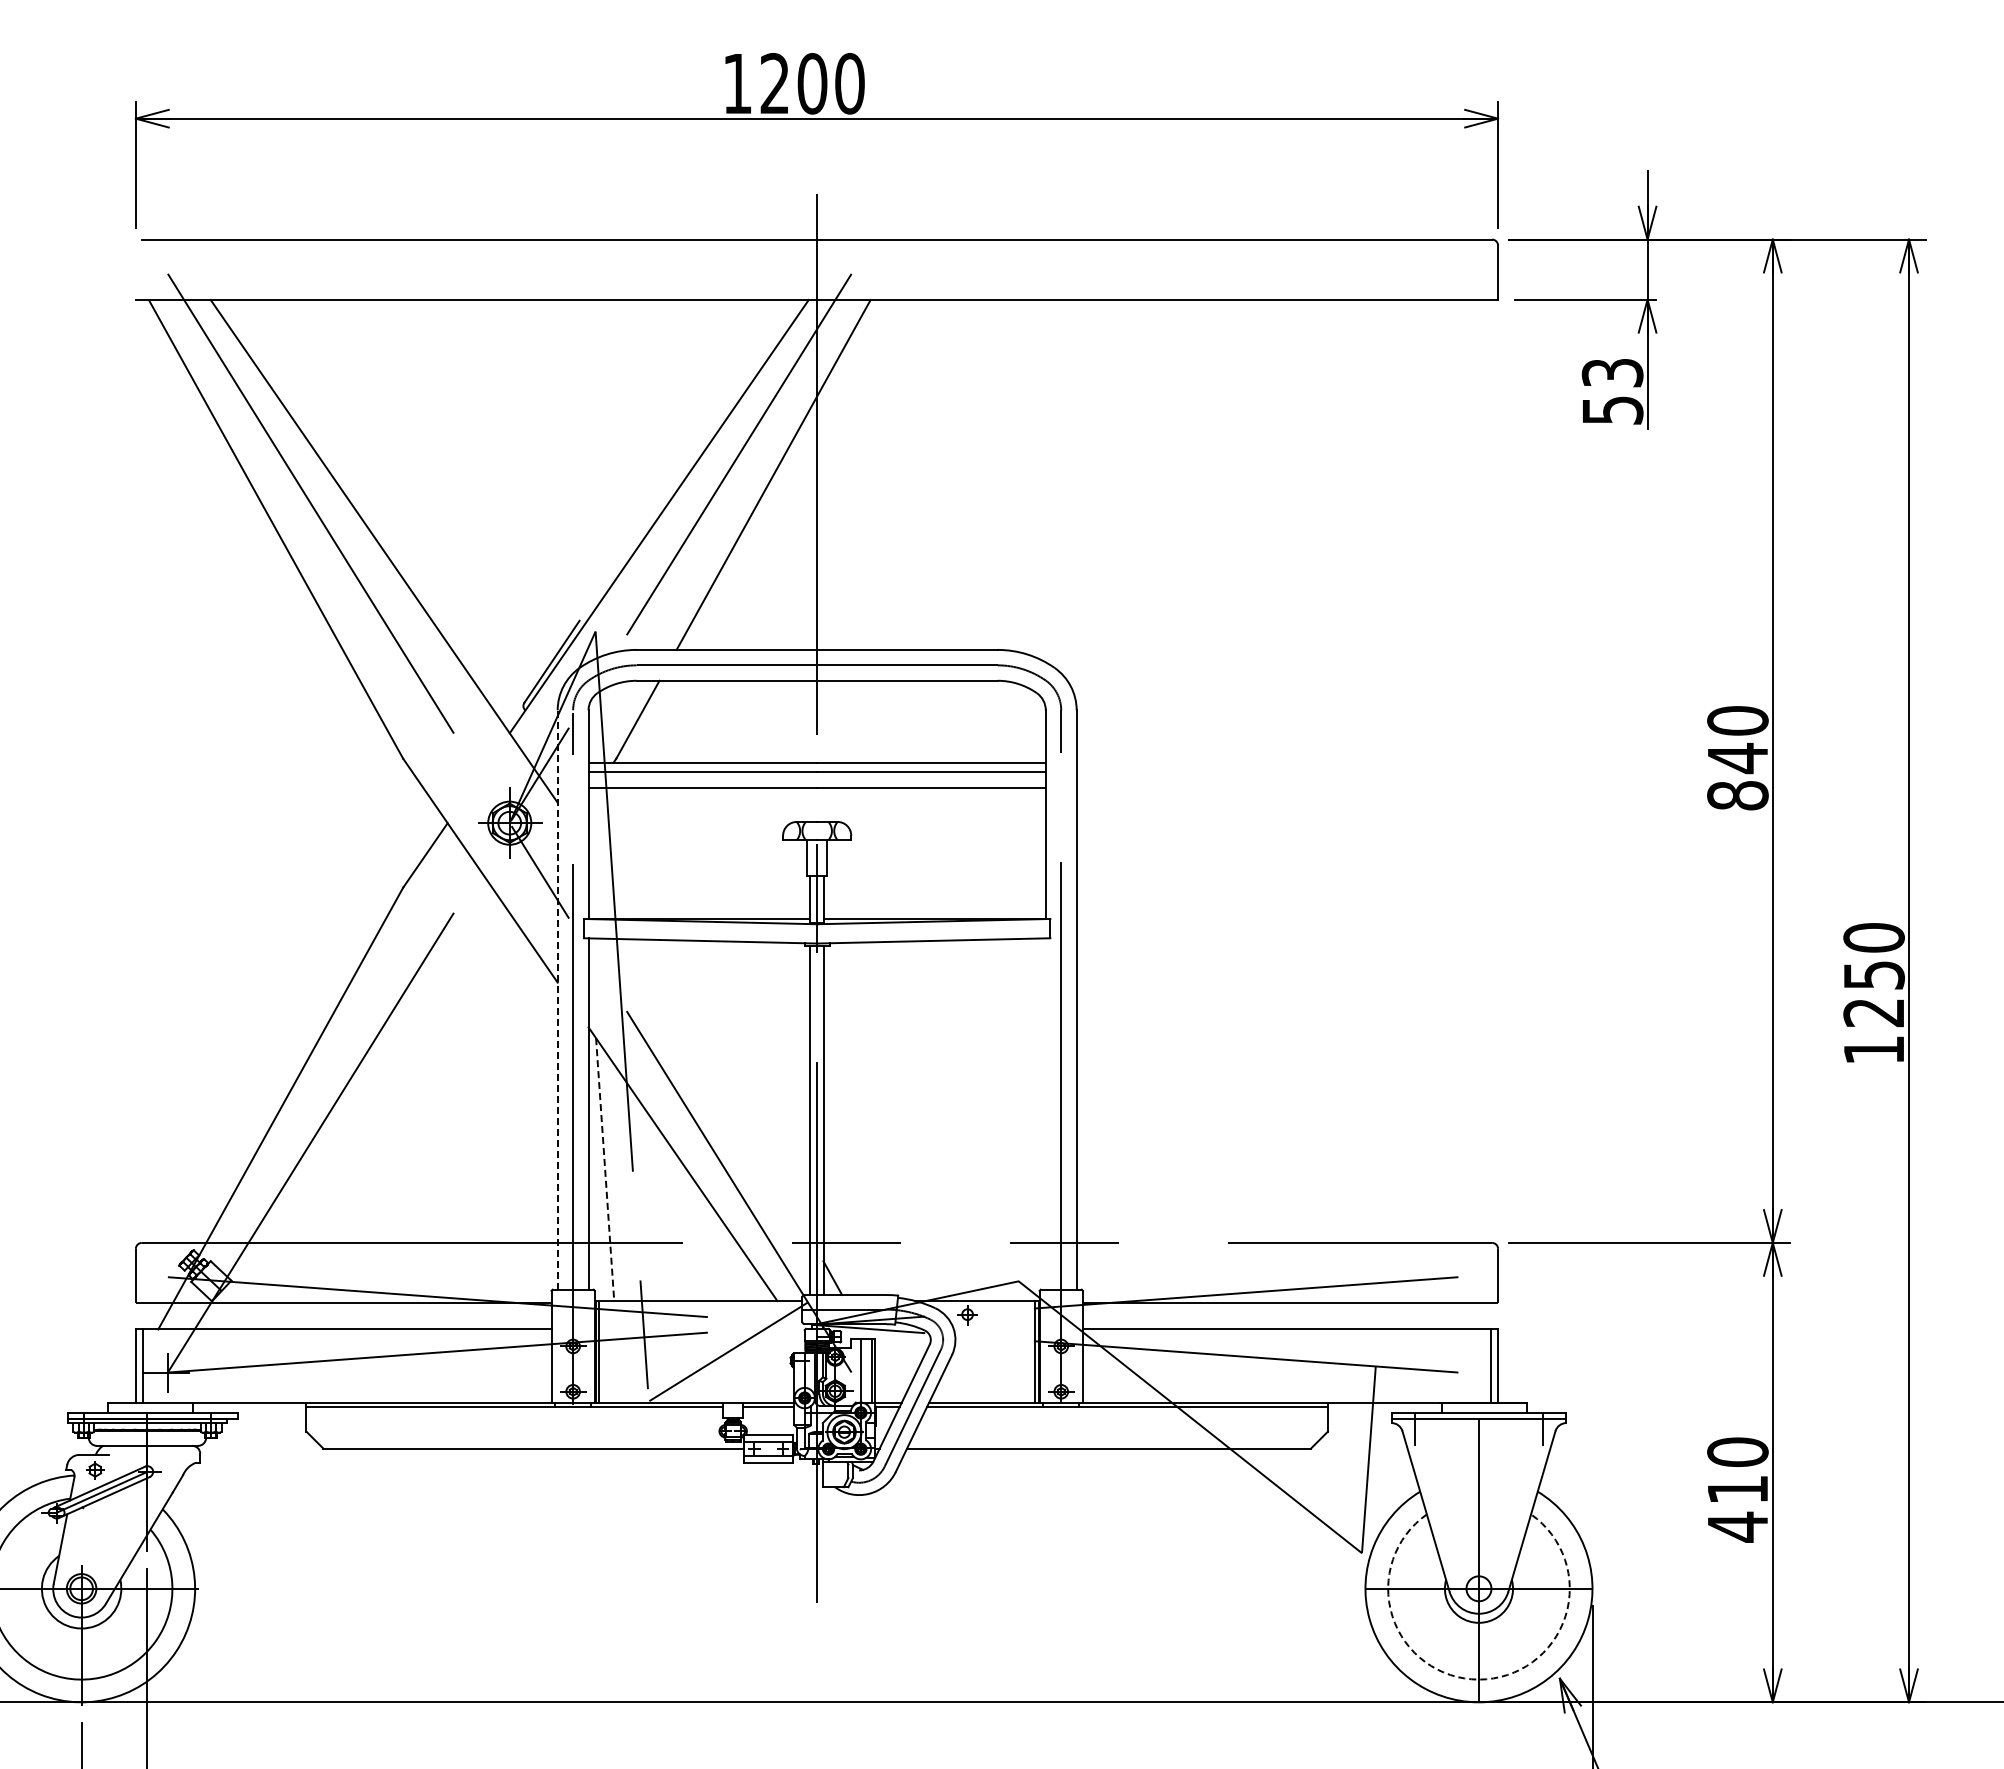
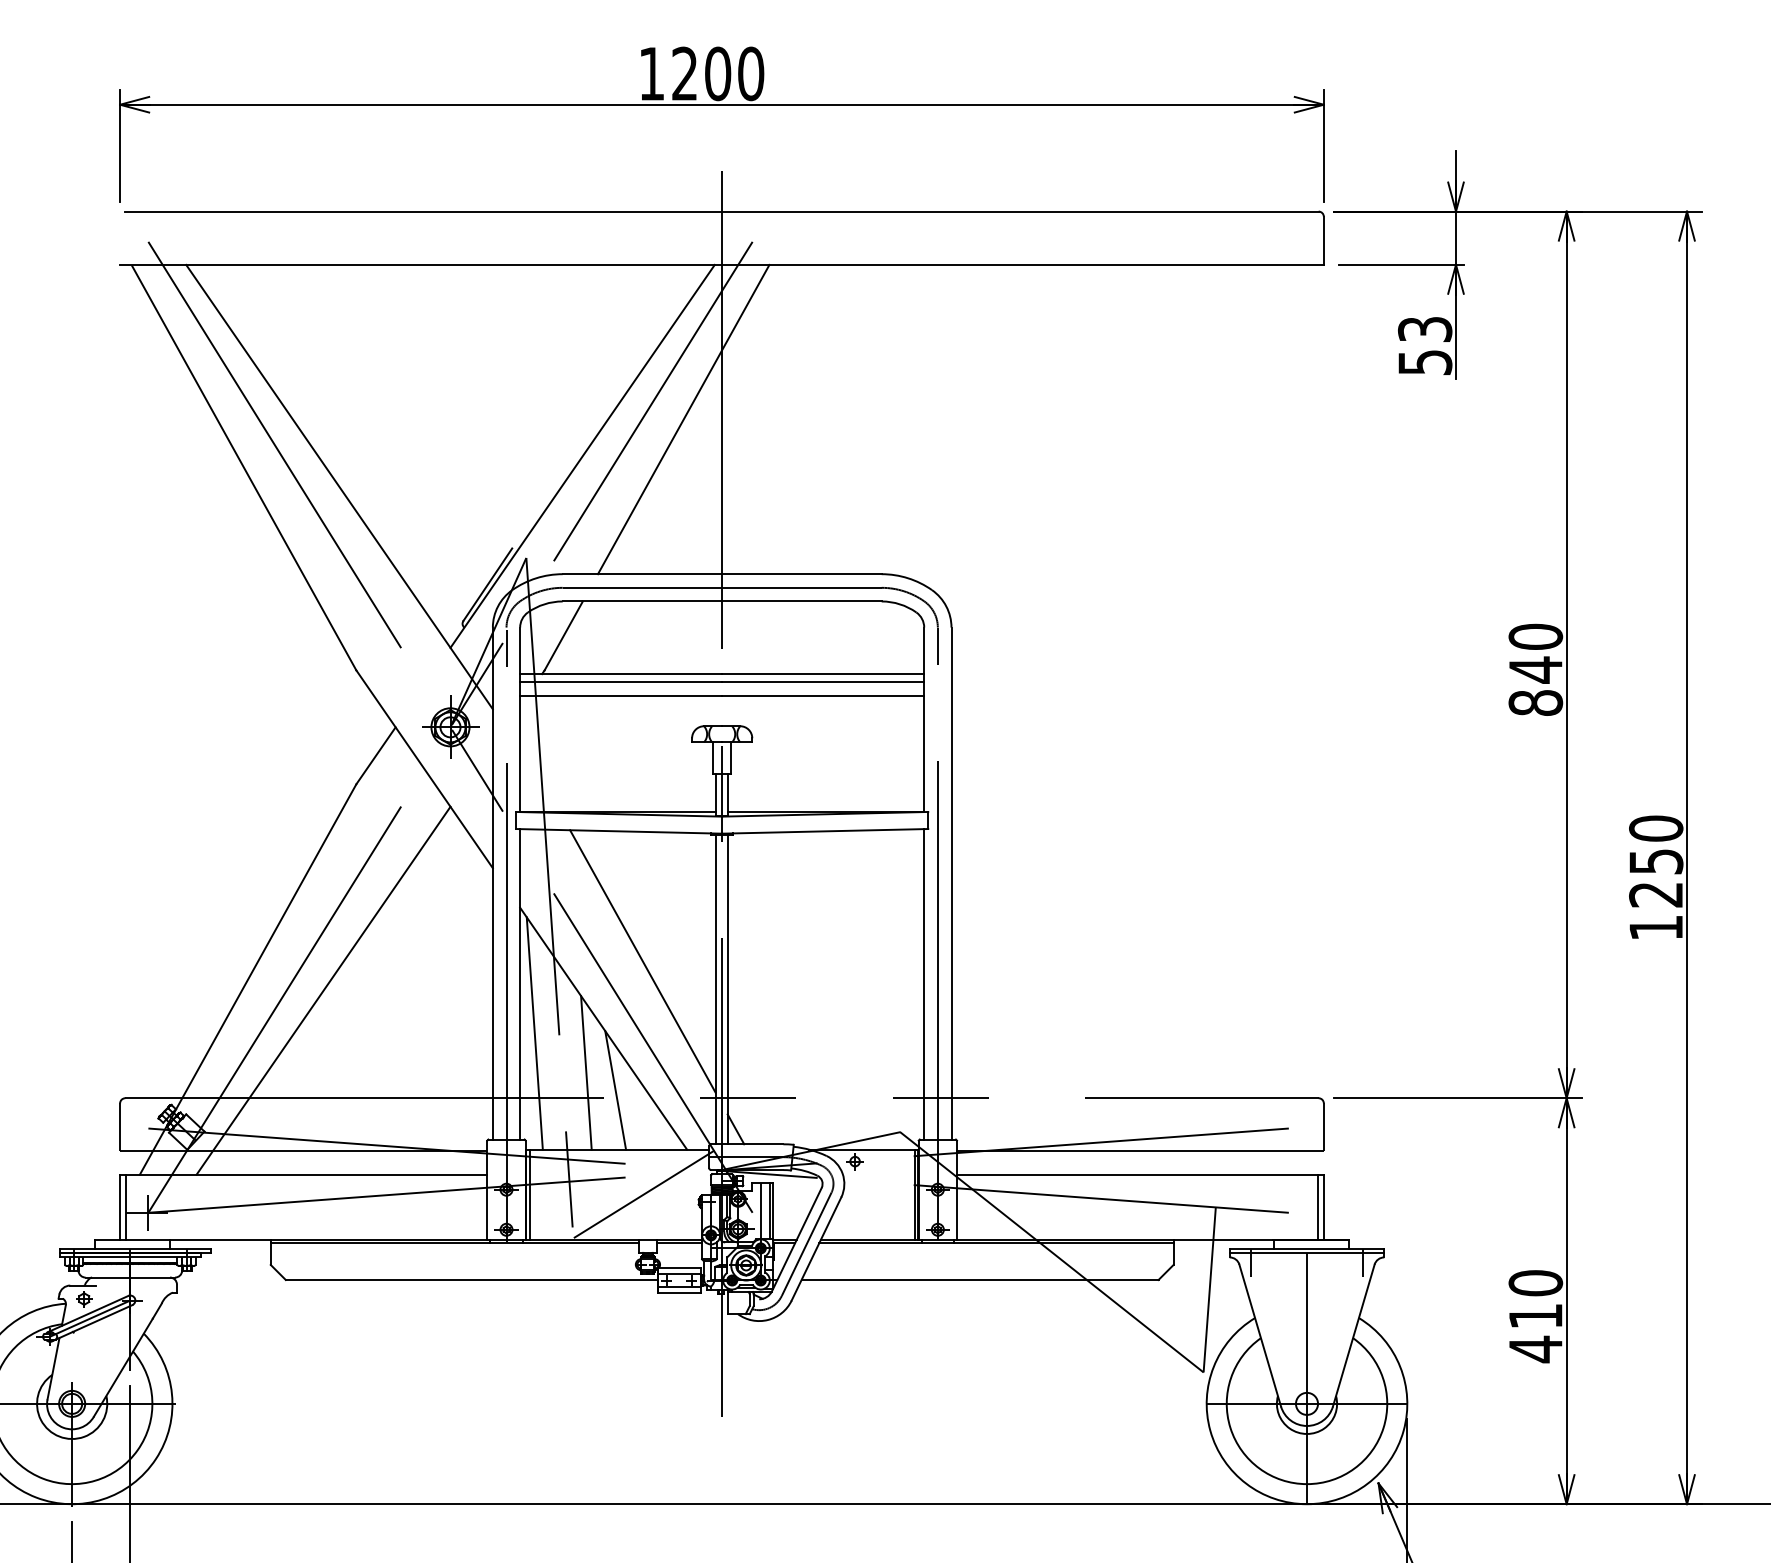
line: (557, 999) -> (492, 883), dashed -> solid
line: (727, 1087) -> (642, 960), added
line: (1045, 1113) -> (923, 983), added
line: (365, 1121) -> (323, 990), added
line: (605, 1169) -> (535, 1033), dashed -> solid
line: (663, 1214) -> (586, 1073), added
line: (696, 1233) -> (615, 1089), added
arc: (1478, 1679) -> (1306, 1484), dashed -> solid

